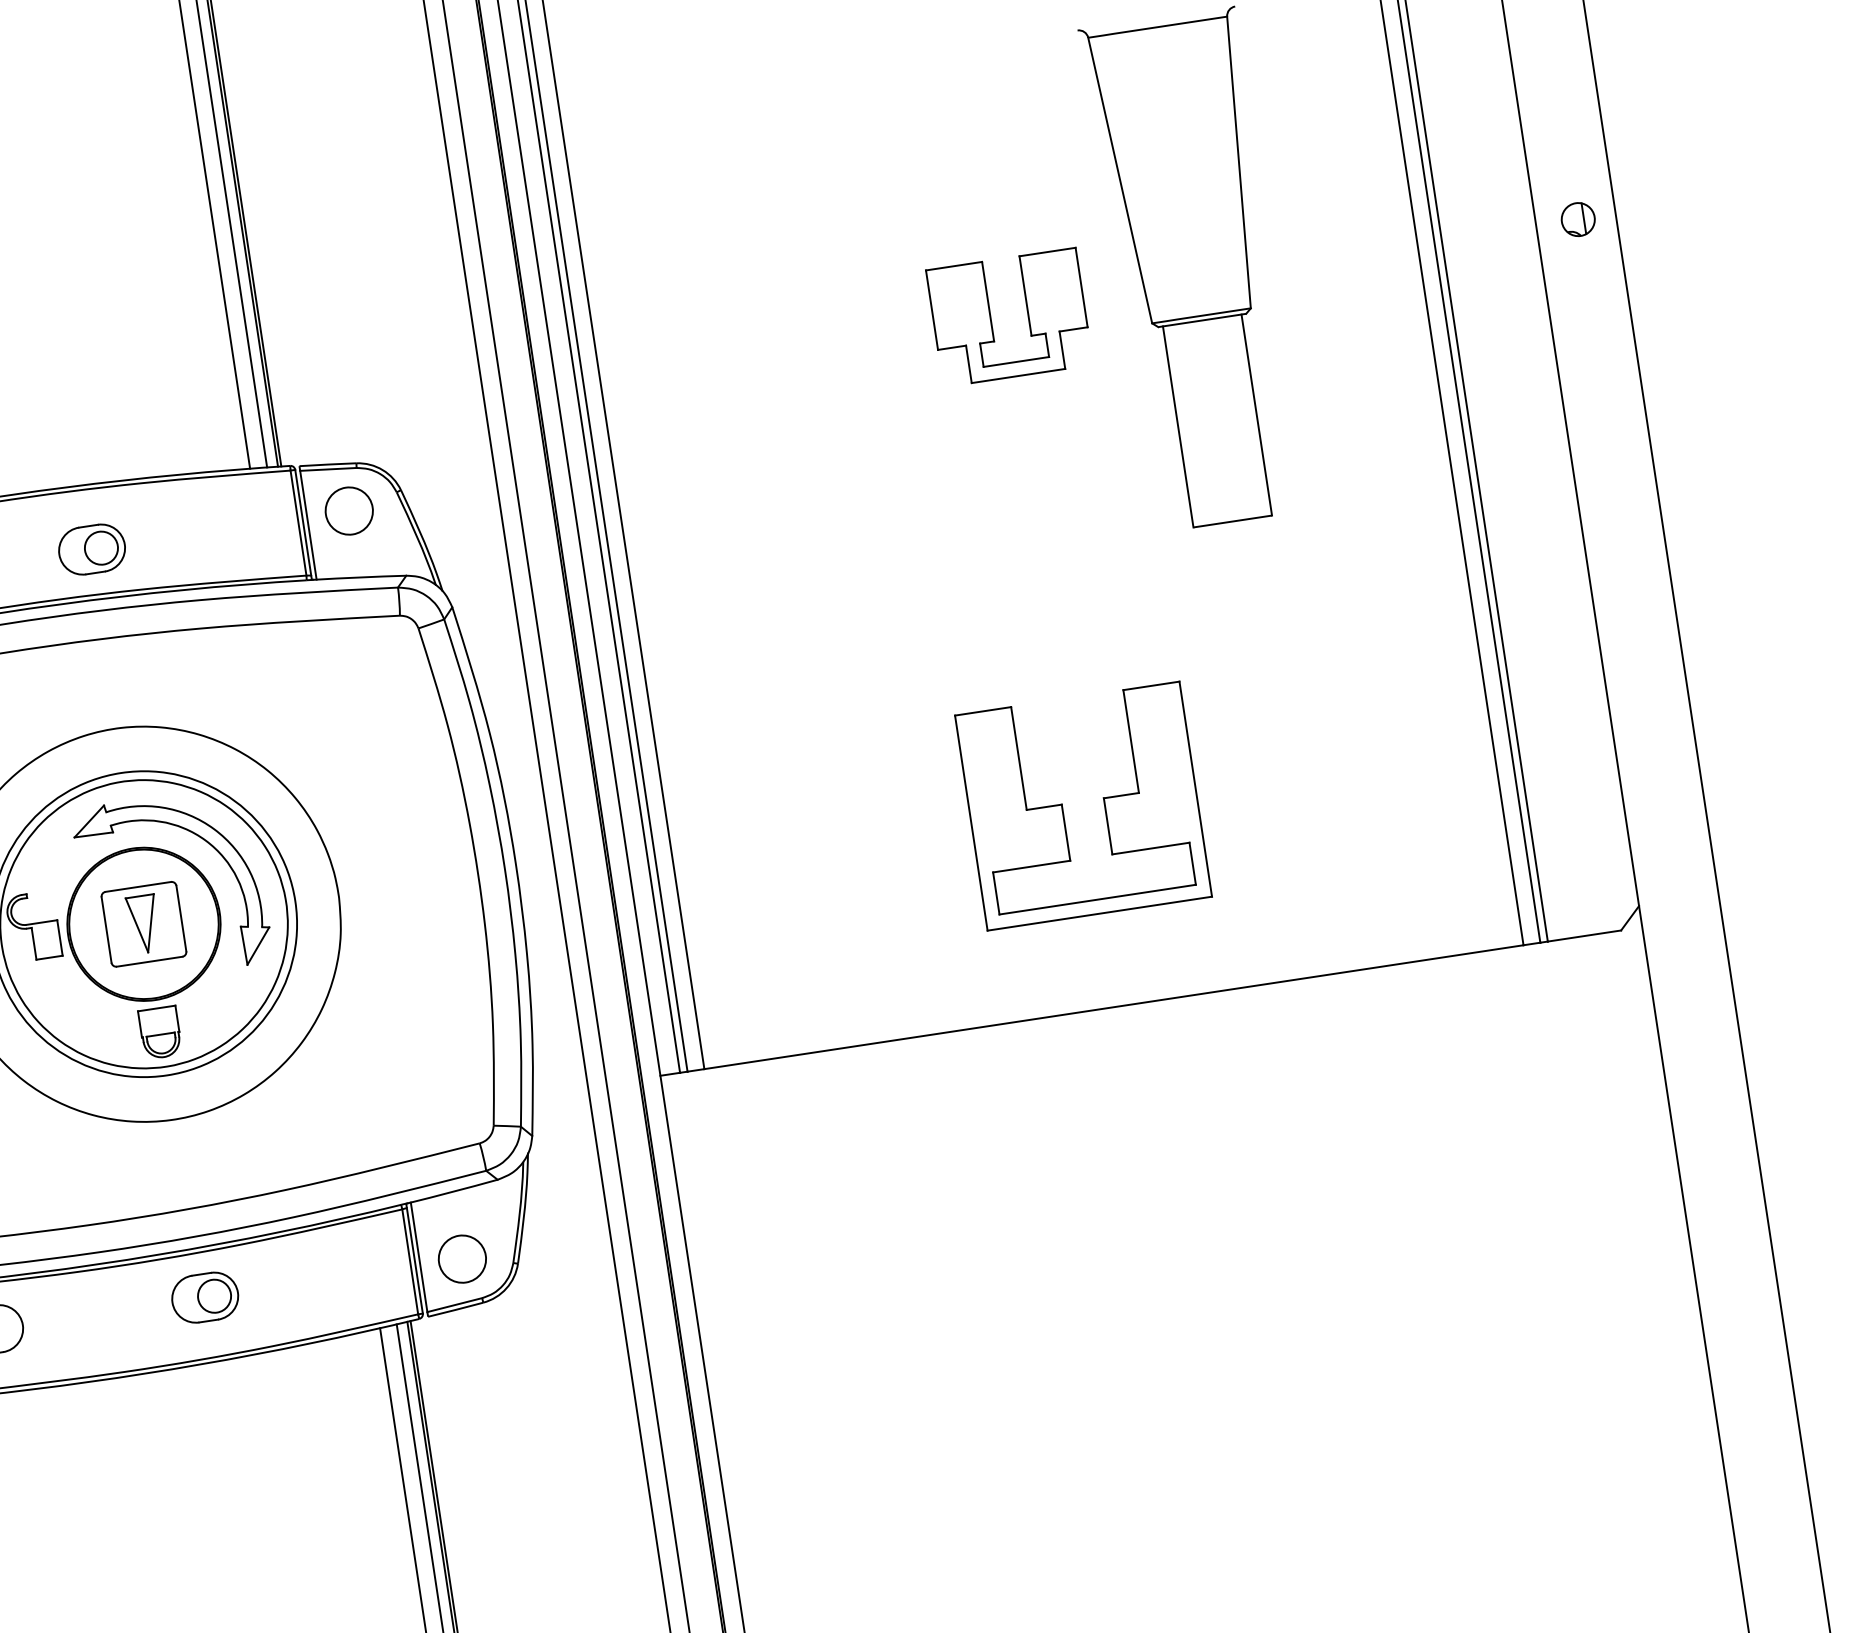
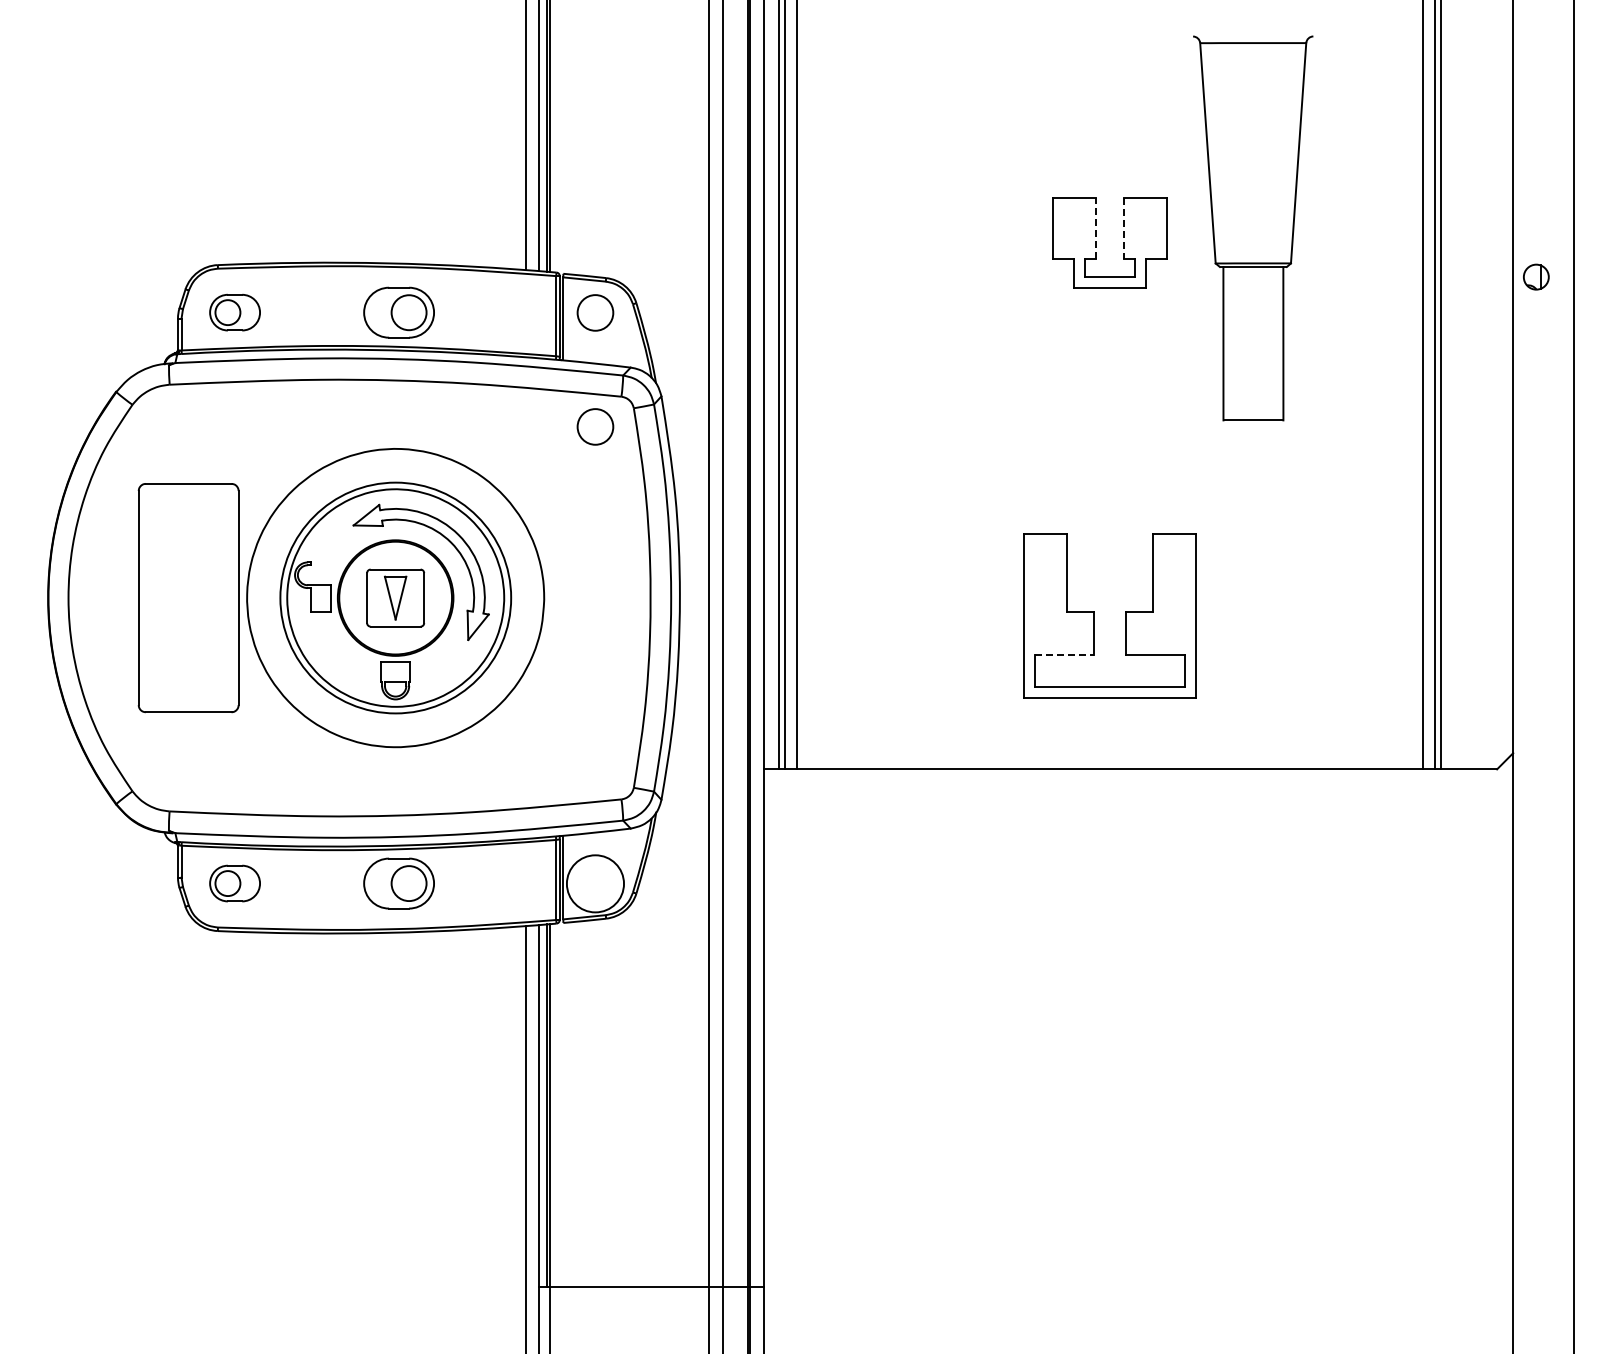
part: (1578, 218) -> (1536, 276), moved
line: (1025, 296) -> (1124, 229), solid -> dashed
line: (987, 301) -> (1095, 228), solid -> dashed
part: (92, 549) -> (399, 312), size x1.4
circle: (371, 659) -> (595, 426), added
line: (1033, 866) -> (1065, 655), solid -> dashed
circle: (462, 1258) -> (595, 883), size x1.6
part: (205, 1297) -> (399, 883), size x1.4

